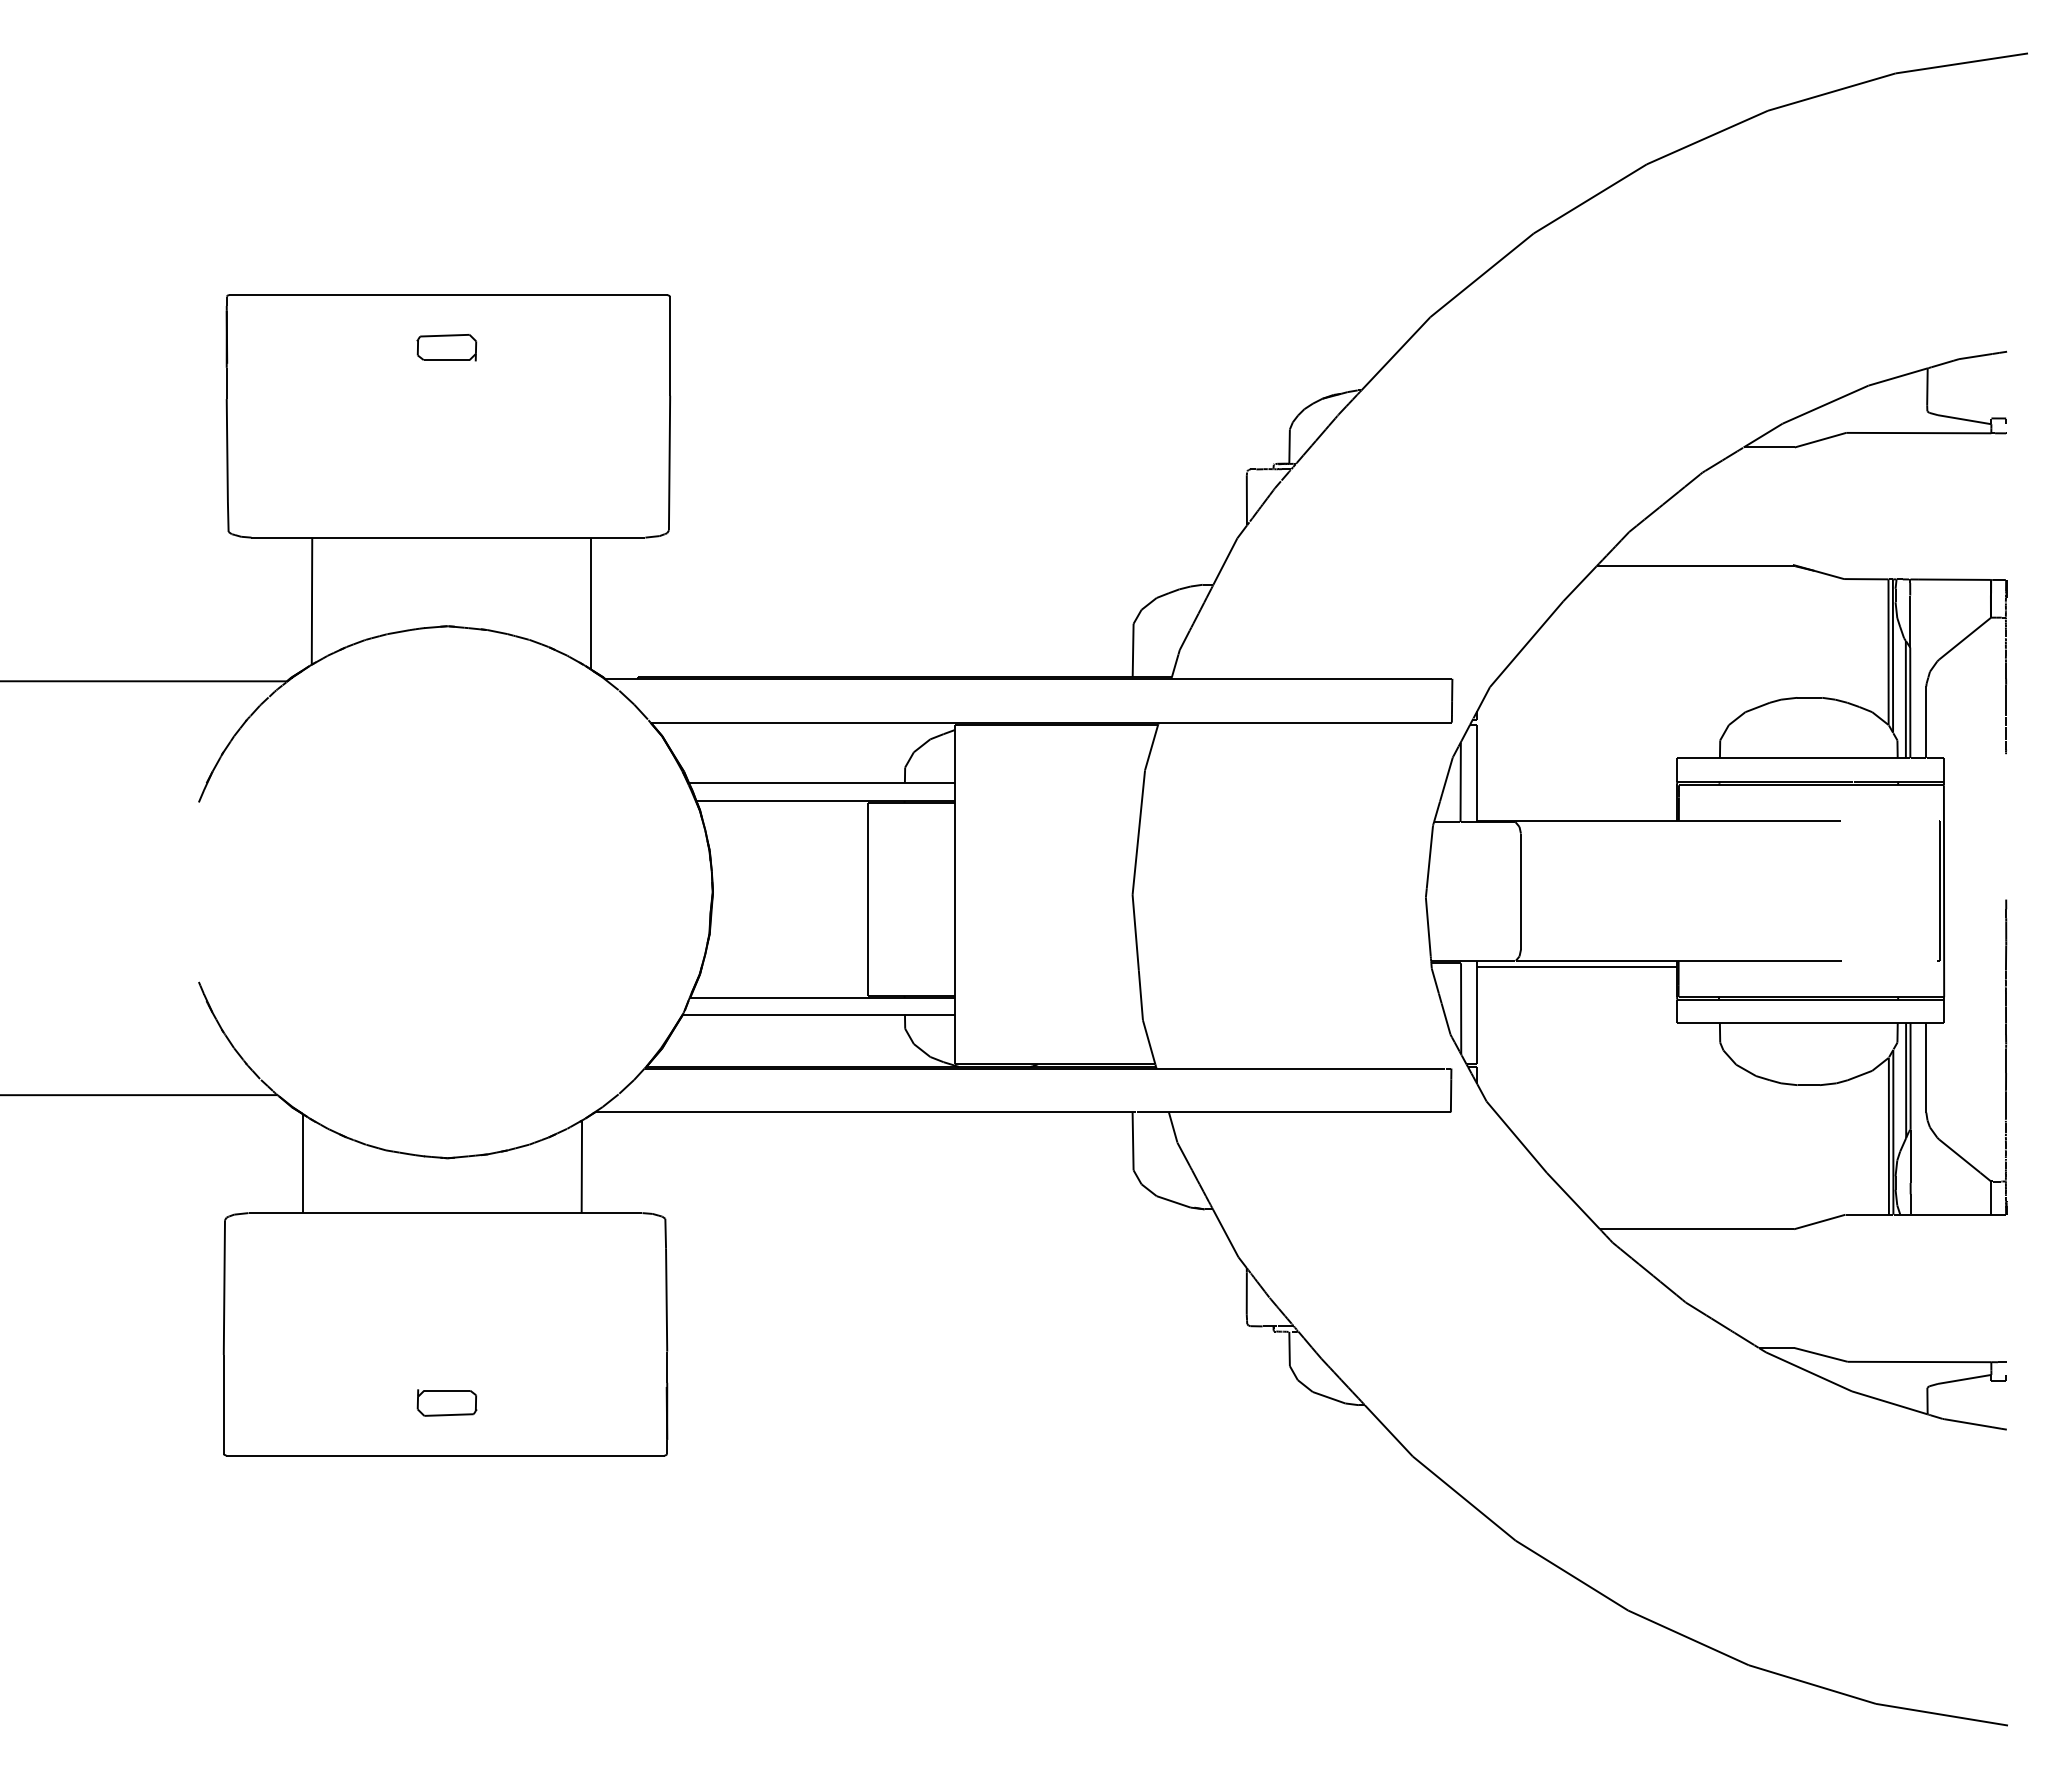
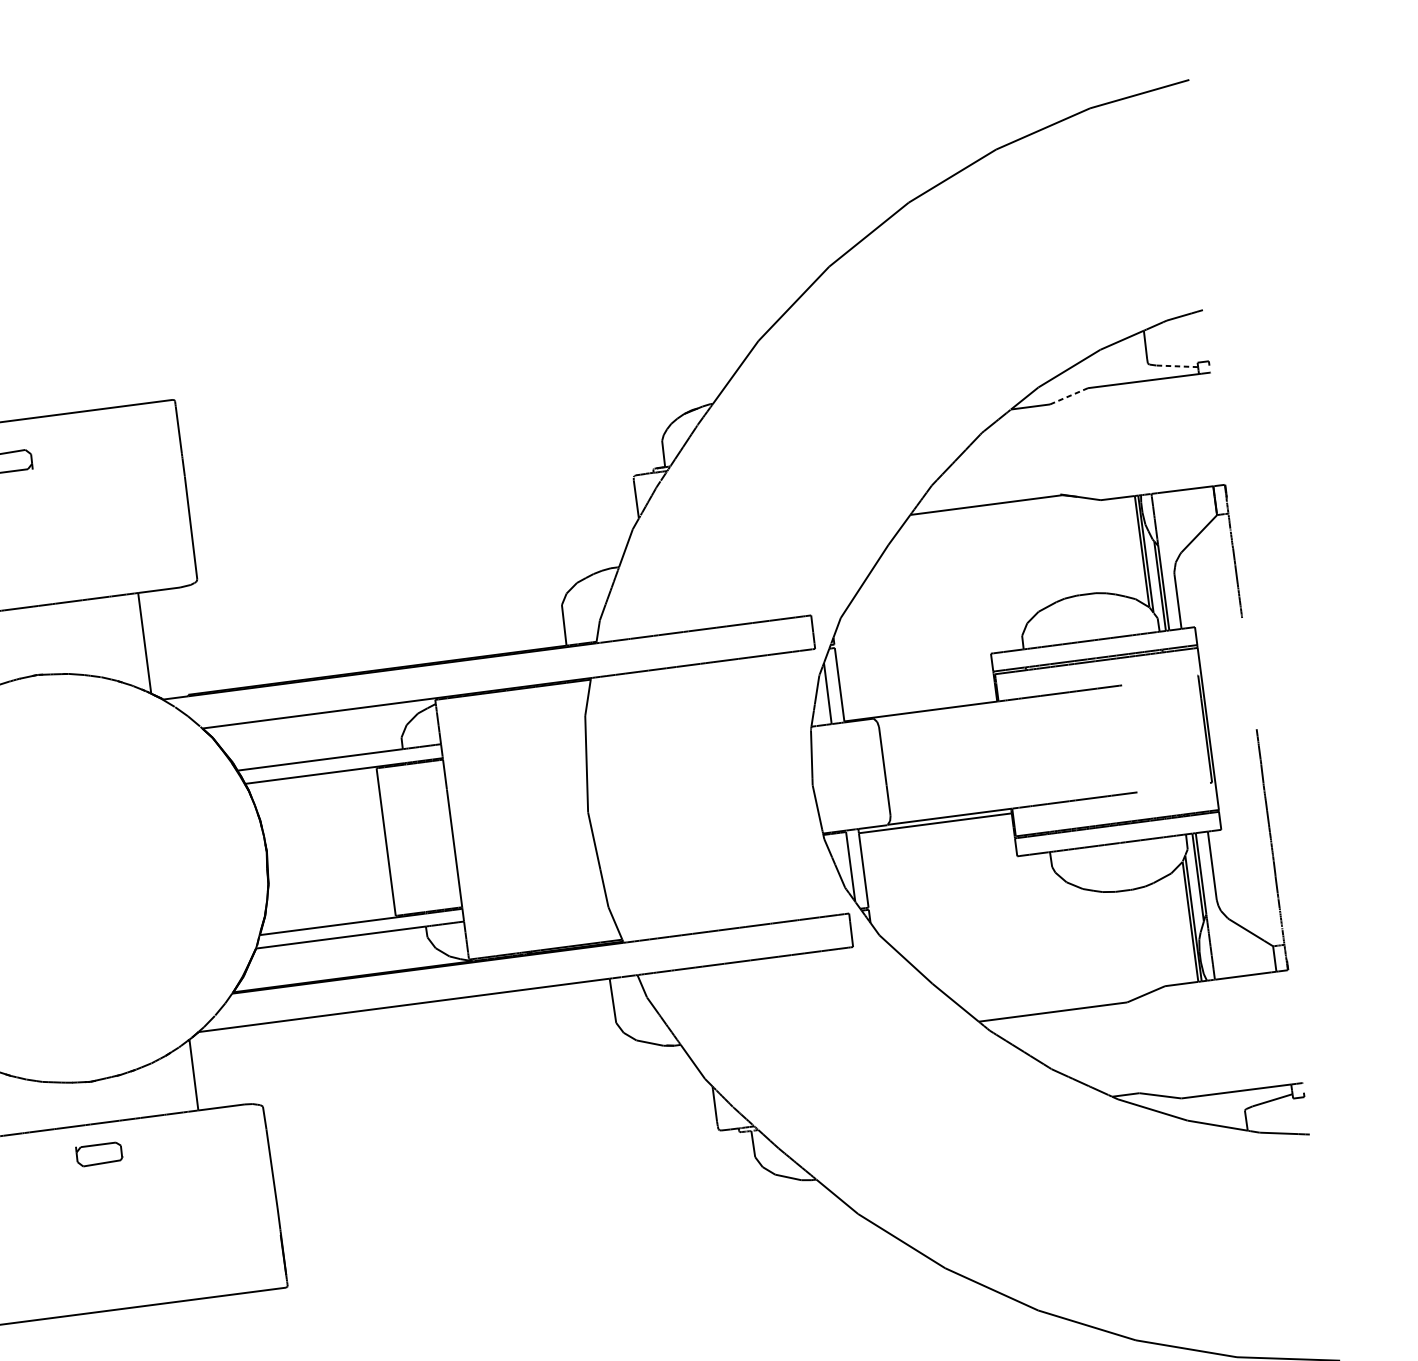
line: (1964, 419) -> (1177, 366), solid -> dashed
line: (1820, 440) -> (1069, 396), solid -> dashed
part: (446, 1402) -> (98, 1154), moved

